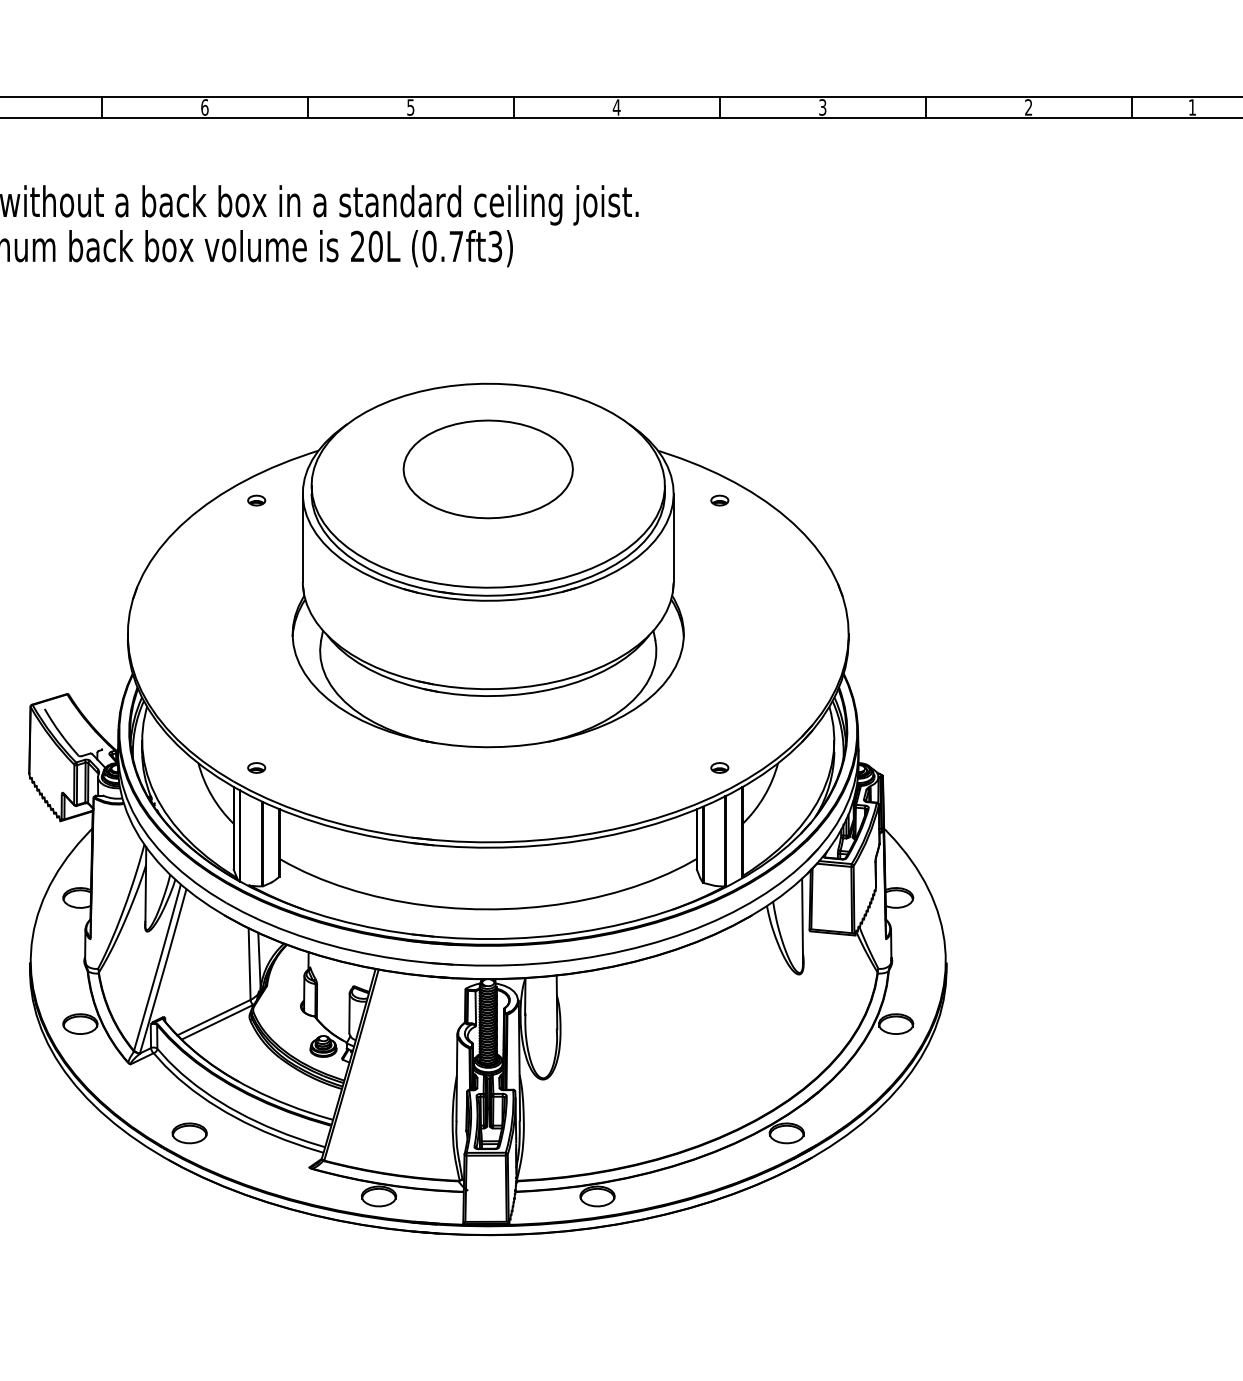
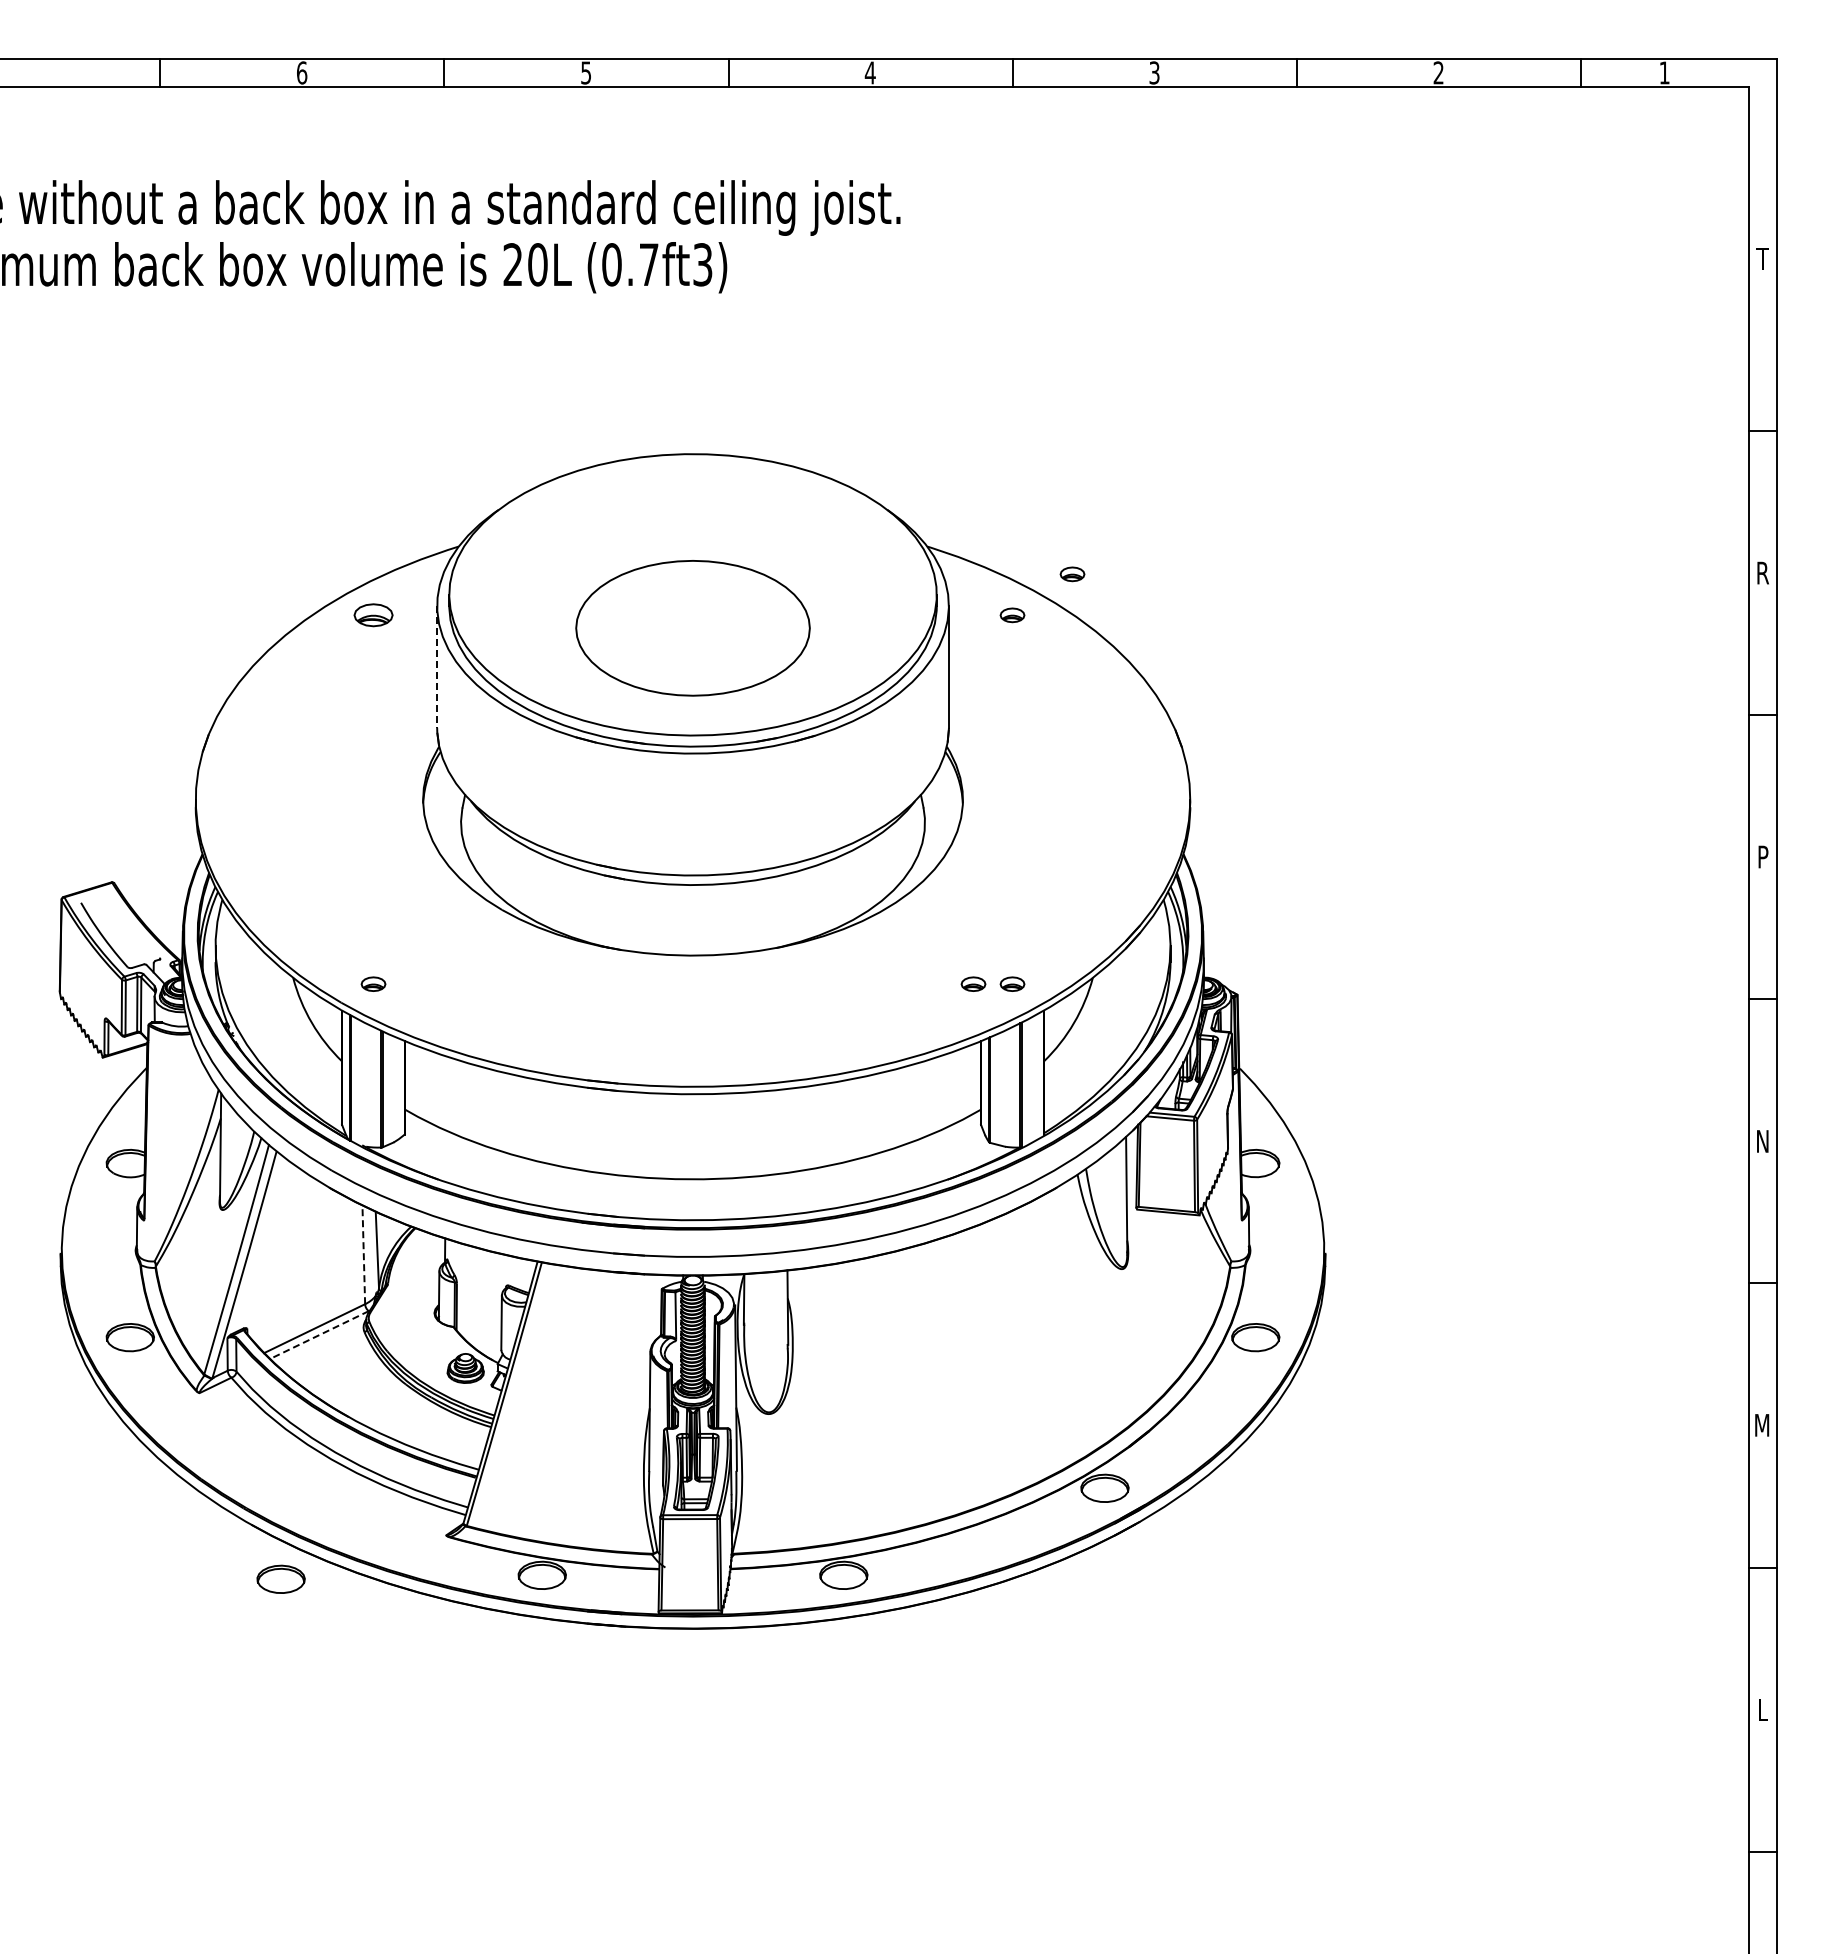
part: (487, 469) -> (692, 628), moved
part: (763, 471) -> (1072, 574), added
part: (256, 500) -> (373, 615), size x1.6
line: (303, 537) -> (437, 666), solid -> dashed
part: (691, 767) -> (973, 983), added
line: (249, 963) -> (363, 1254), solid -> dashed
line: (217, 1022) -> (319, 1335), solid -> dashed
part: (189, 1132) -> (280, 1578), moved

